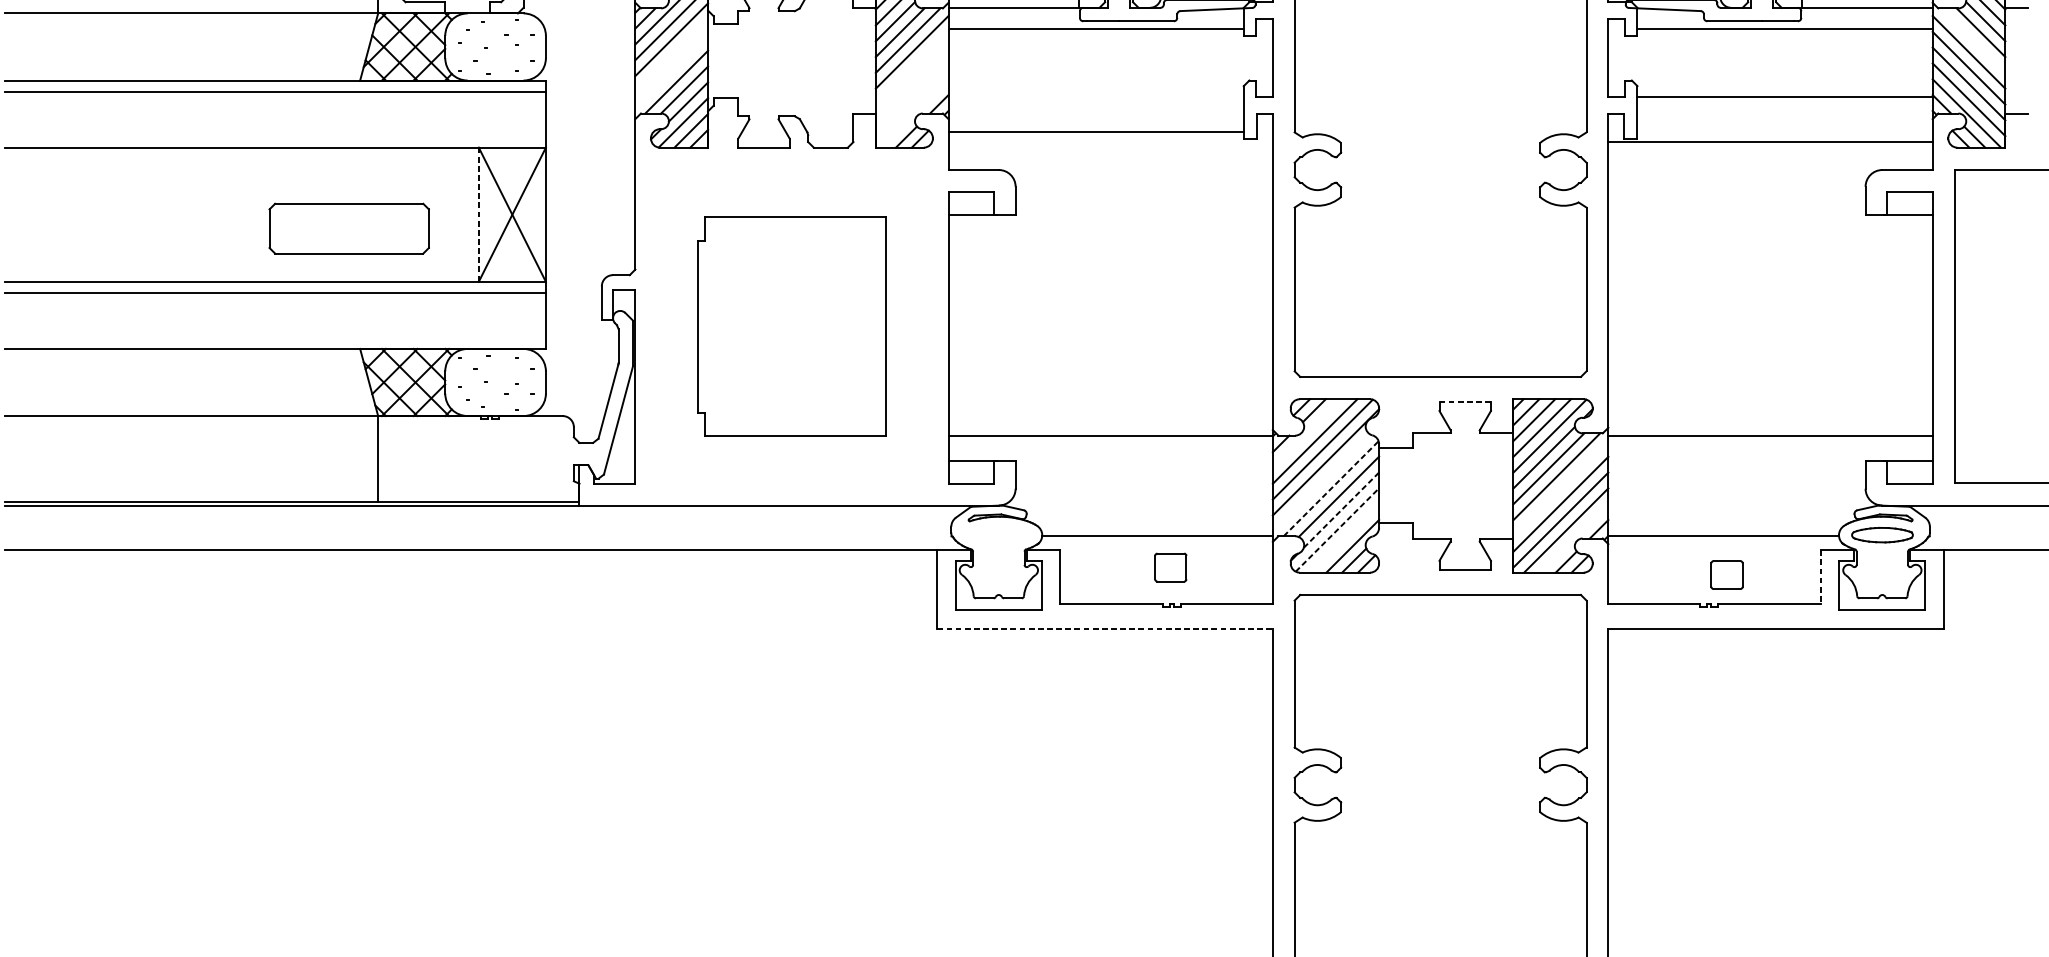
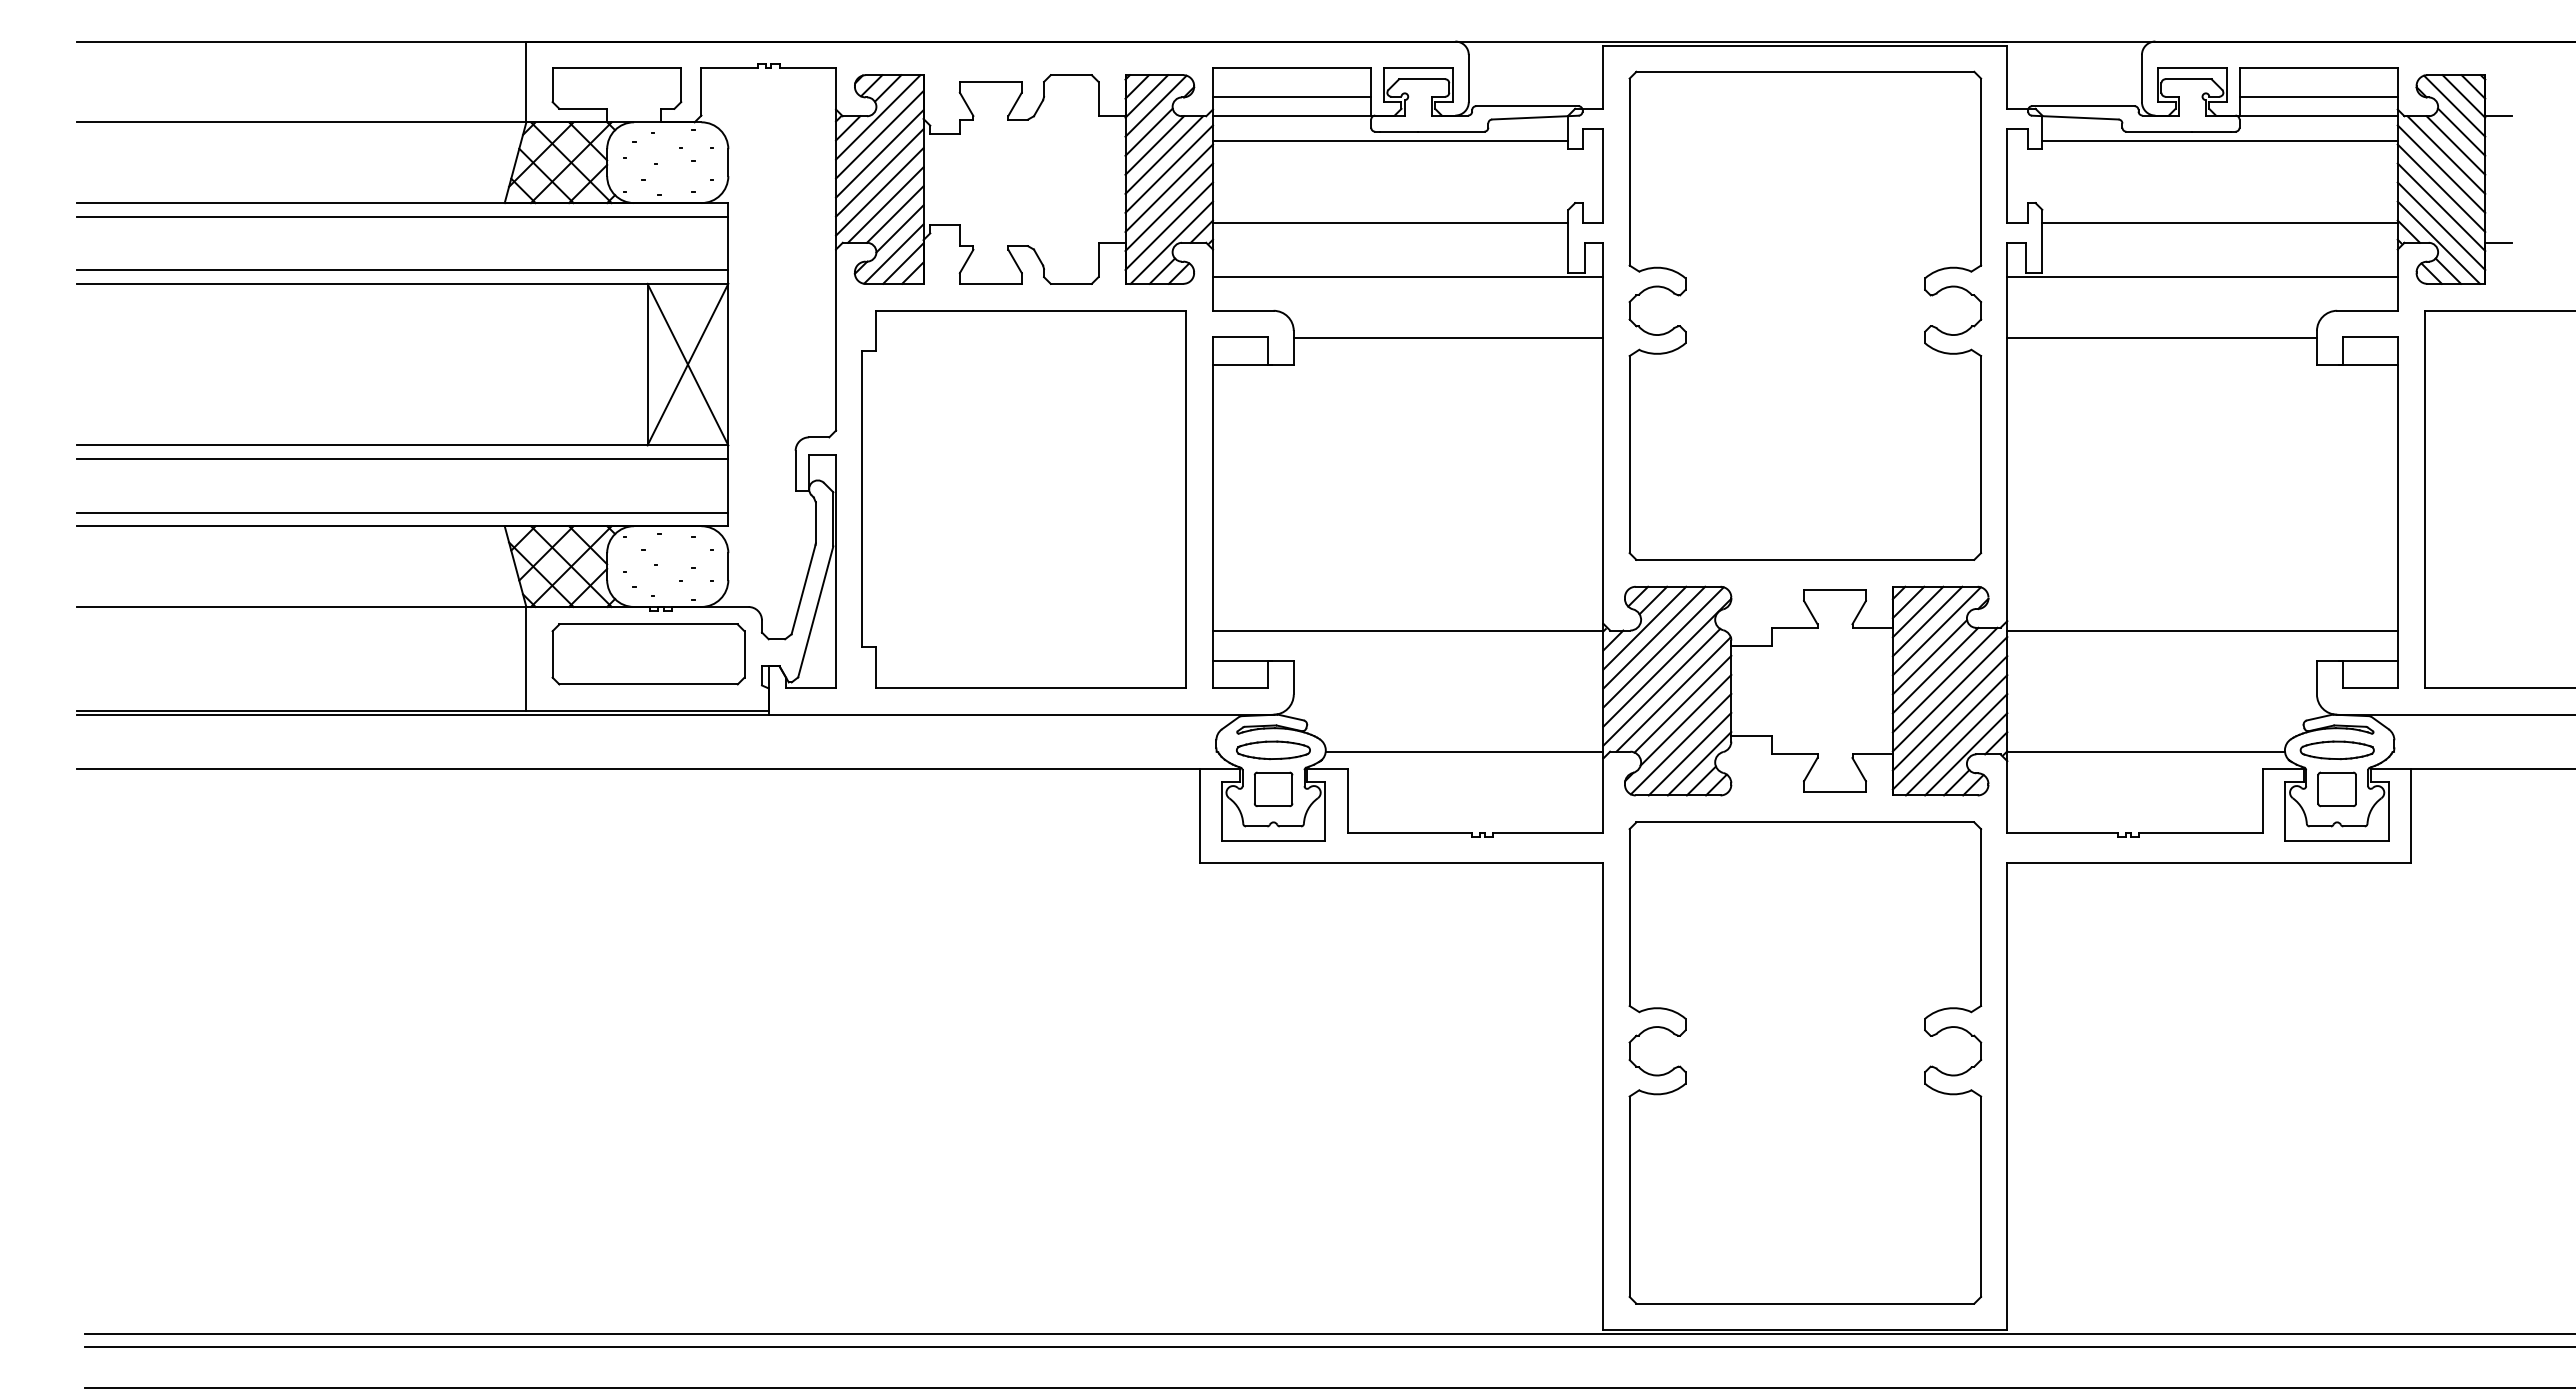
line: (1973, 40) -> (2446, 154), added
line: (671, 55) -> (879, 172), added
line: (912, 68) -> (1169, 188), added
line: (671, 70) -> (879, 191), added
line: (912, 84) -> (1169, 207), added
line: (912, 99) -> (1169, 226), added
line: (914, 113) -> (1171, 242), added
line: (1095, 132) -> (1390, 223), moved
line: (275, 136) -> (402, 270), added
line: (1110, 142) -> (1408, 277), added
line: (1144, 192) -> (1448, 337), added
line: (1736, 192) -> (2161, 337), added
line: (478, 214) -> (647, 364), dashed -> solid
part: (349, 228) -> (648, 654), moved
part: (791, 326) -> (1023, 499), size x1.43
line: (275, 337) -> (402, 512), added
line: (1464, 402) -> (1834, 590), dashed -> solid
line: (1306, 433) -> (1644, 627), added
line: (1321, 482) -> (1661, 686), added
line: (1331, 488) -> (1673, 694), dashed -> solid
line: (1560, 488) -> (1949, 694), added
line: (1341, 509) -> (1686, 719), dashed -> solid
line: (1337, 529) -> (1681, 743), dashed -> solid
part: (998, 535) -> (1273, 750), added
line: (1344, 537) -> (1689, 753), added
line: (1574, 538) -> (1966, 754), added
part: (1170, 566) -> (1273, 788), moved
part: (1726, 575) -> (2336, 789), moved
line: (1821, 577) -> (2263, 801), dashed -> solid
line: (1105, 628) -> (1401, 862), dashed -> solid

